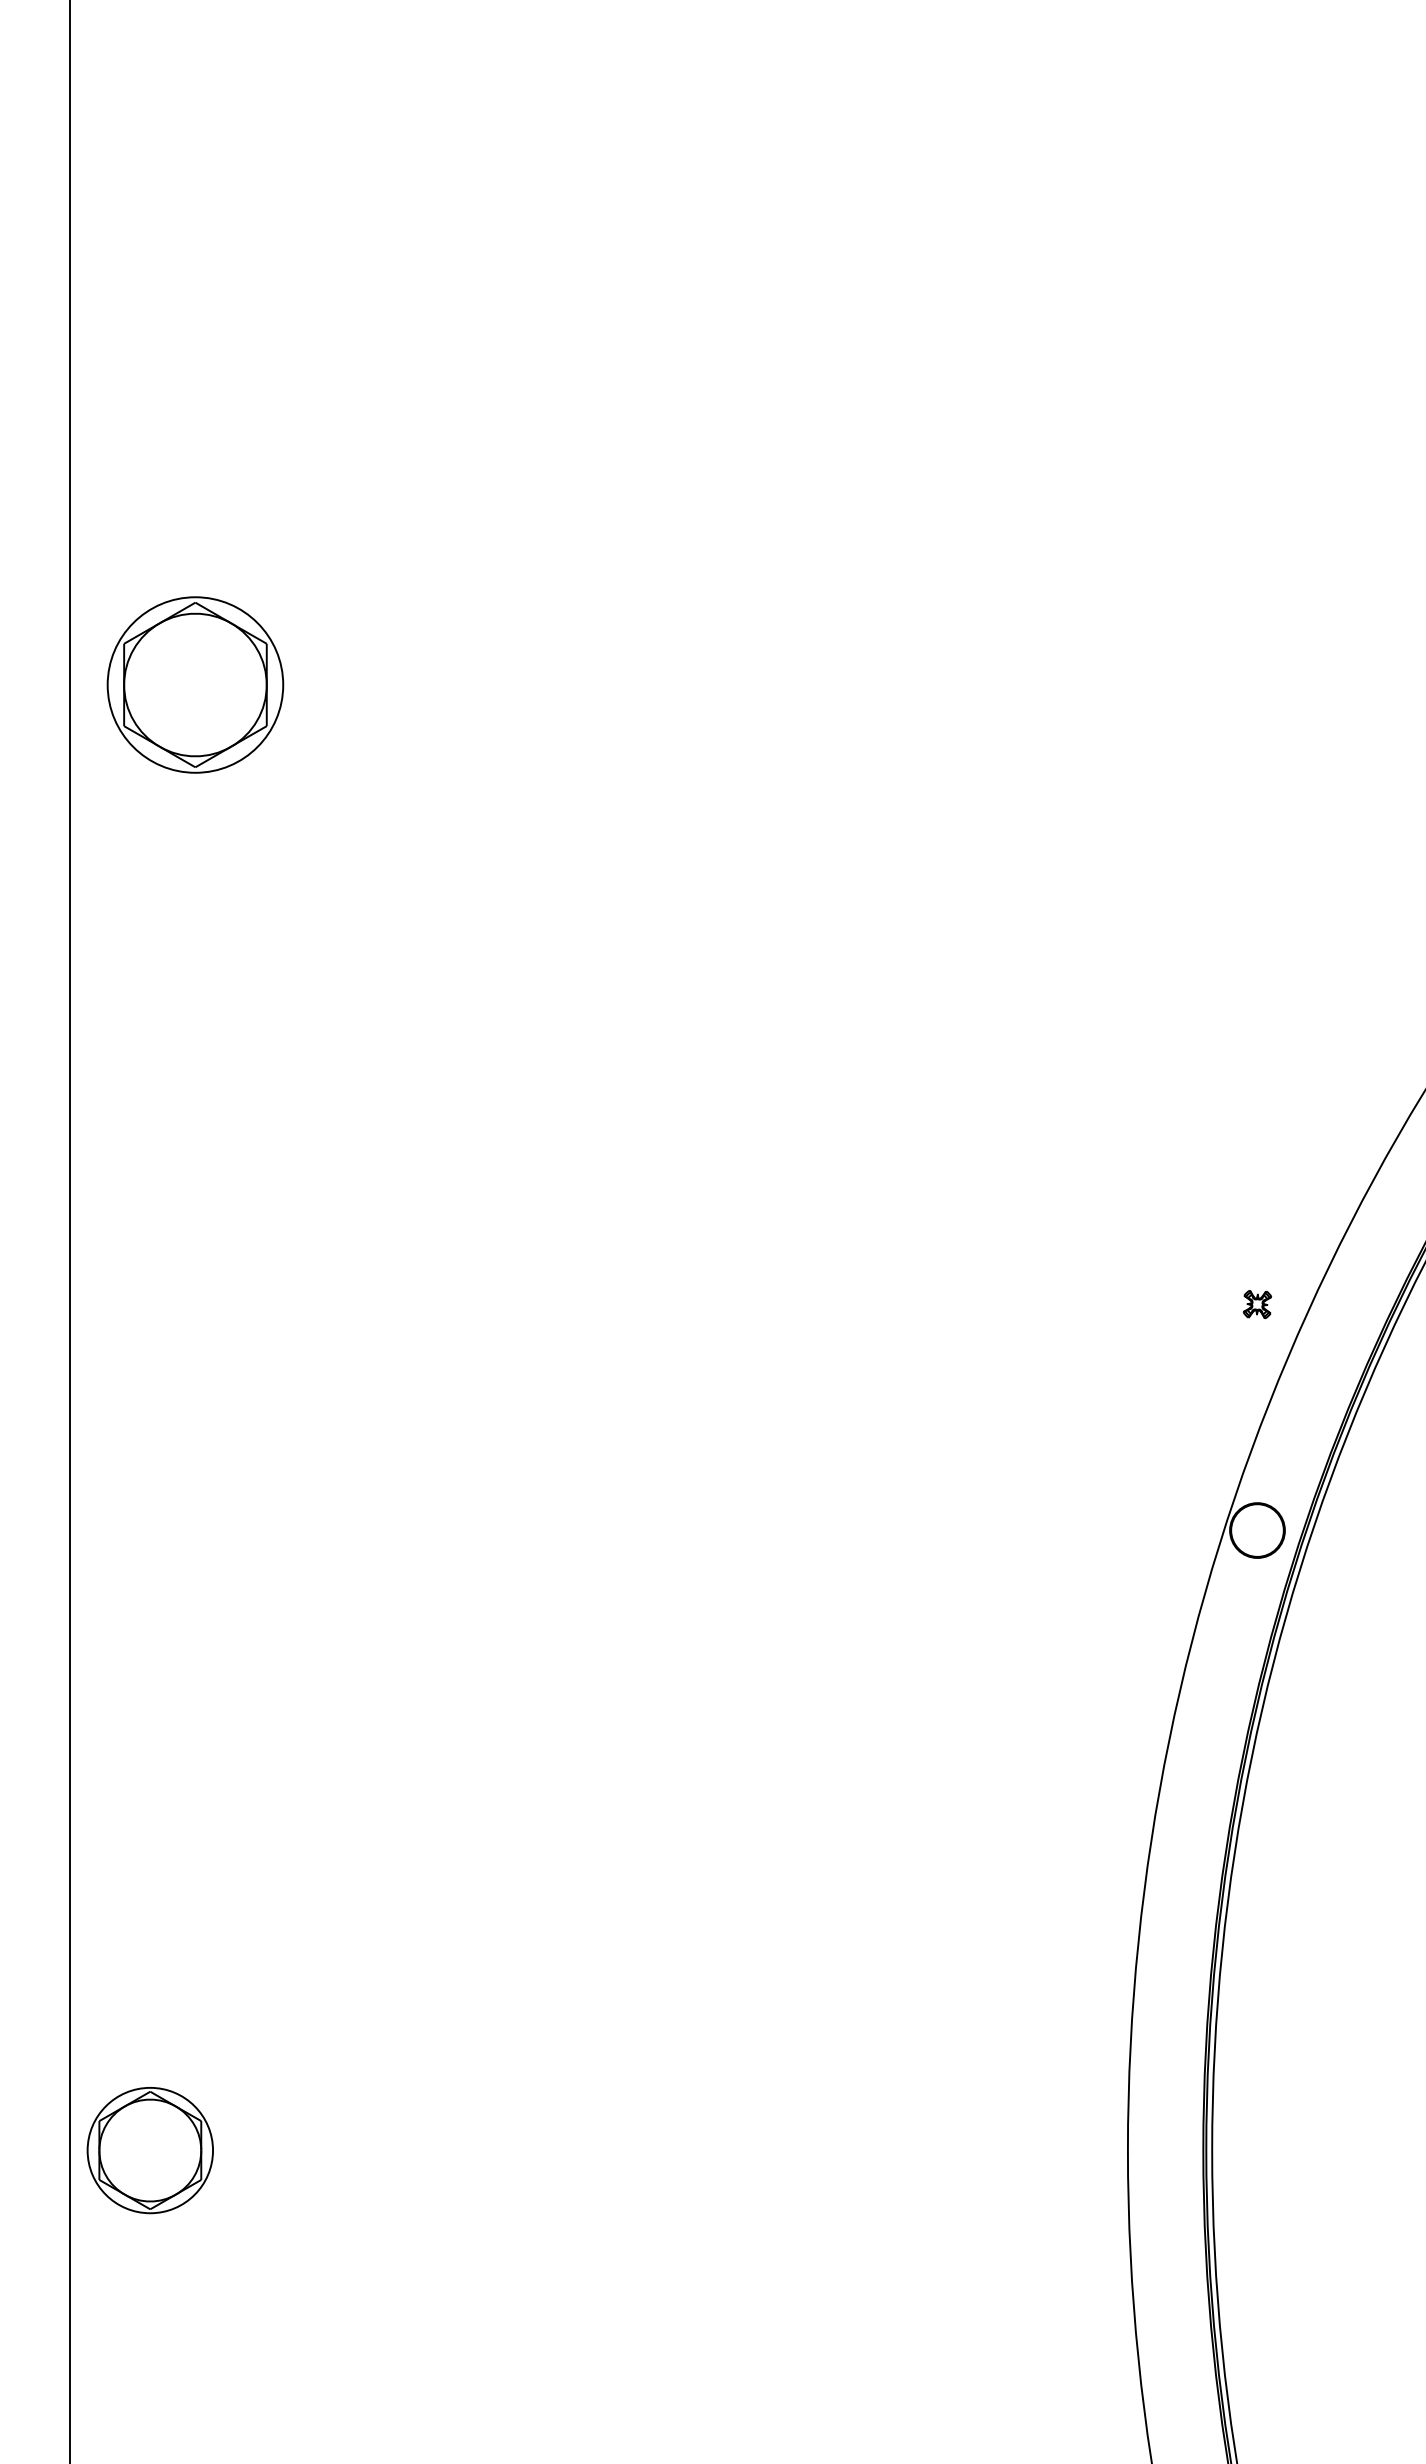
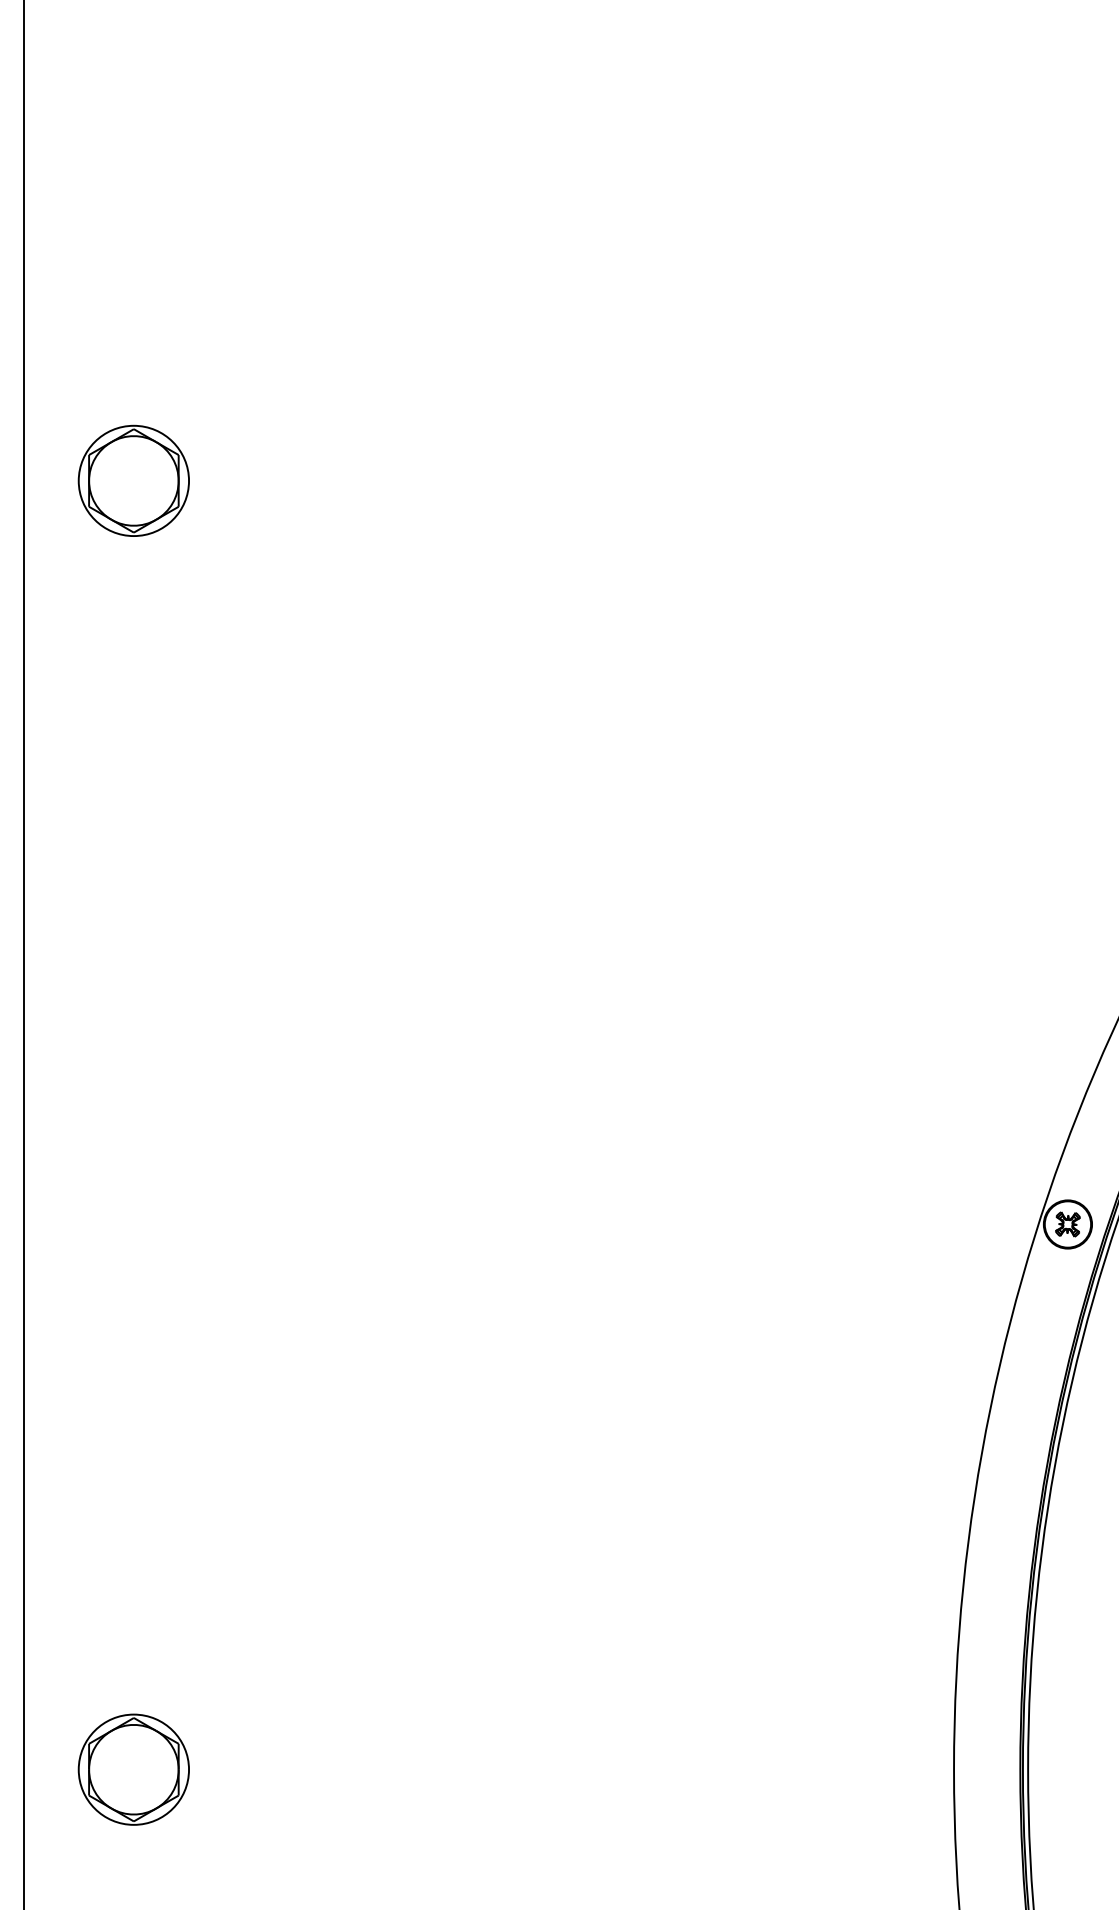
part: (194, 684) -> (133, 480), size x0.71
part: (1257, 1304) -> (1067, 1224), moved
part: (149, 2150) -> (133, 1769), moved

